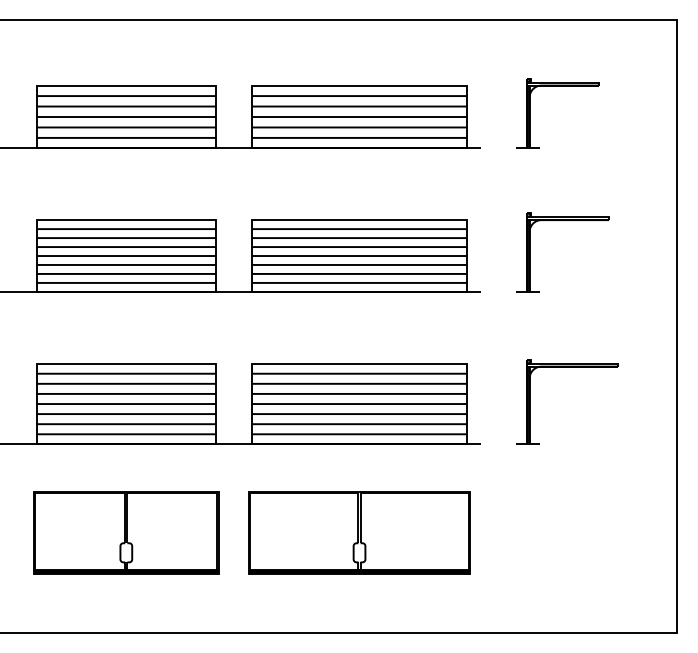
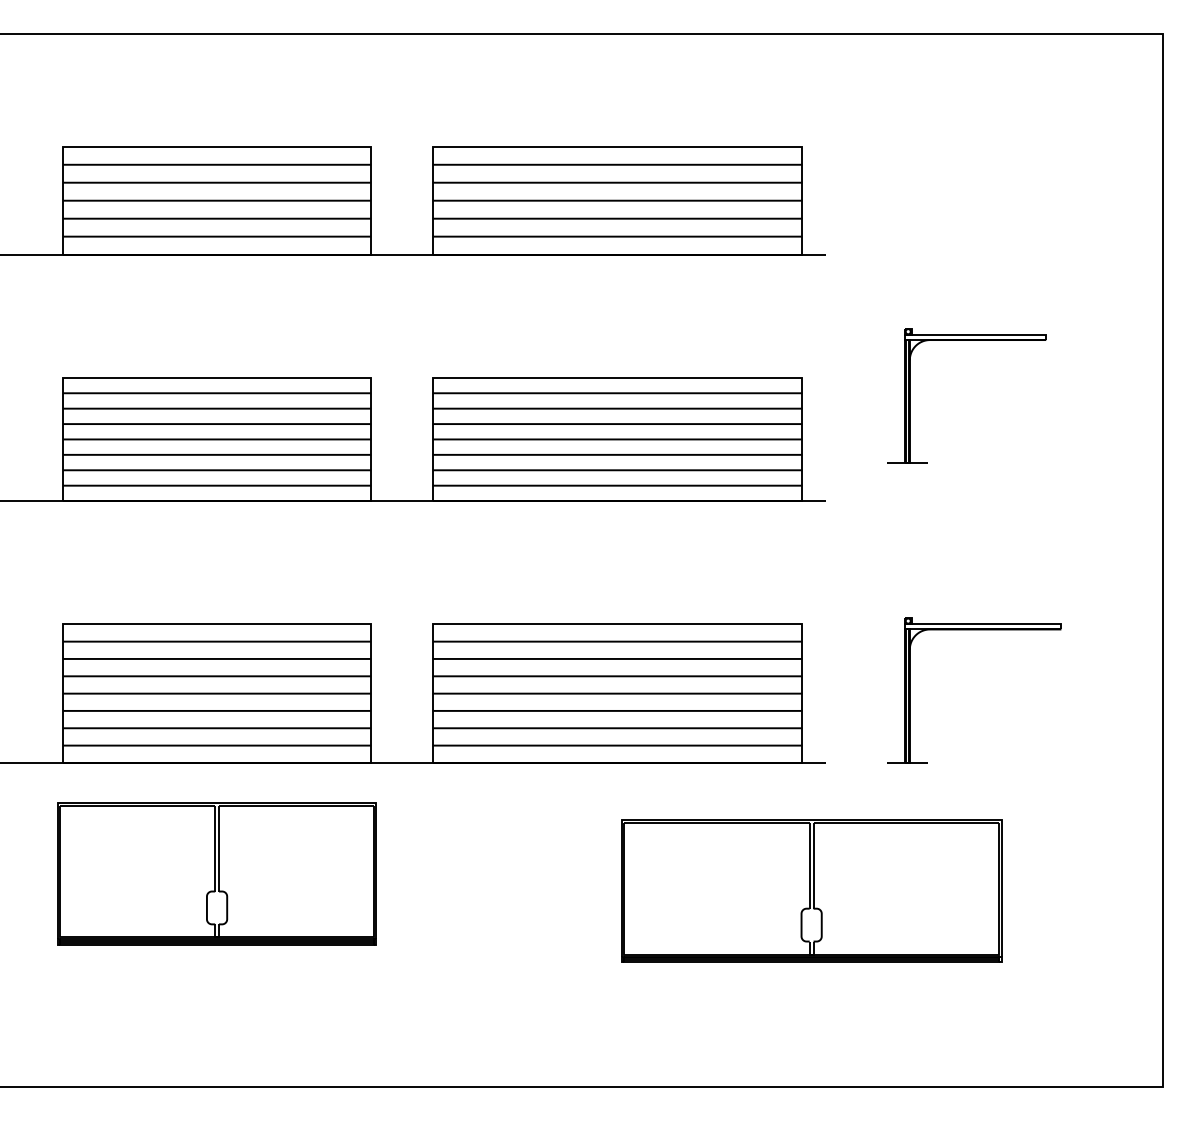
part: (557, 86) -> (957, 148), removed
part: (562, 220) -> (966, 340), moved
part: (126, 532) -> (217, 873), moved
part: (359, 532) -> (811, 890), moved

